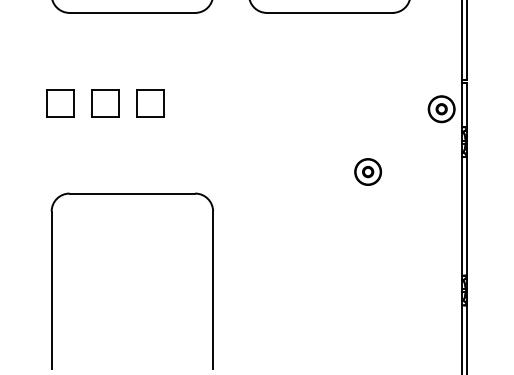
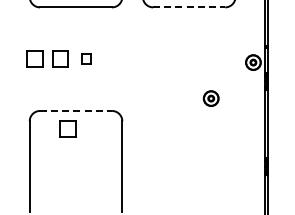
line: (330, 13) -> (189, 7), solid -> dashed
part: (150, 102) -> (86, 58), size x0.6
line: (133, 192) -> (76, 110), solid -> dashed
part: (117, 224) -> (67, 128), added

